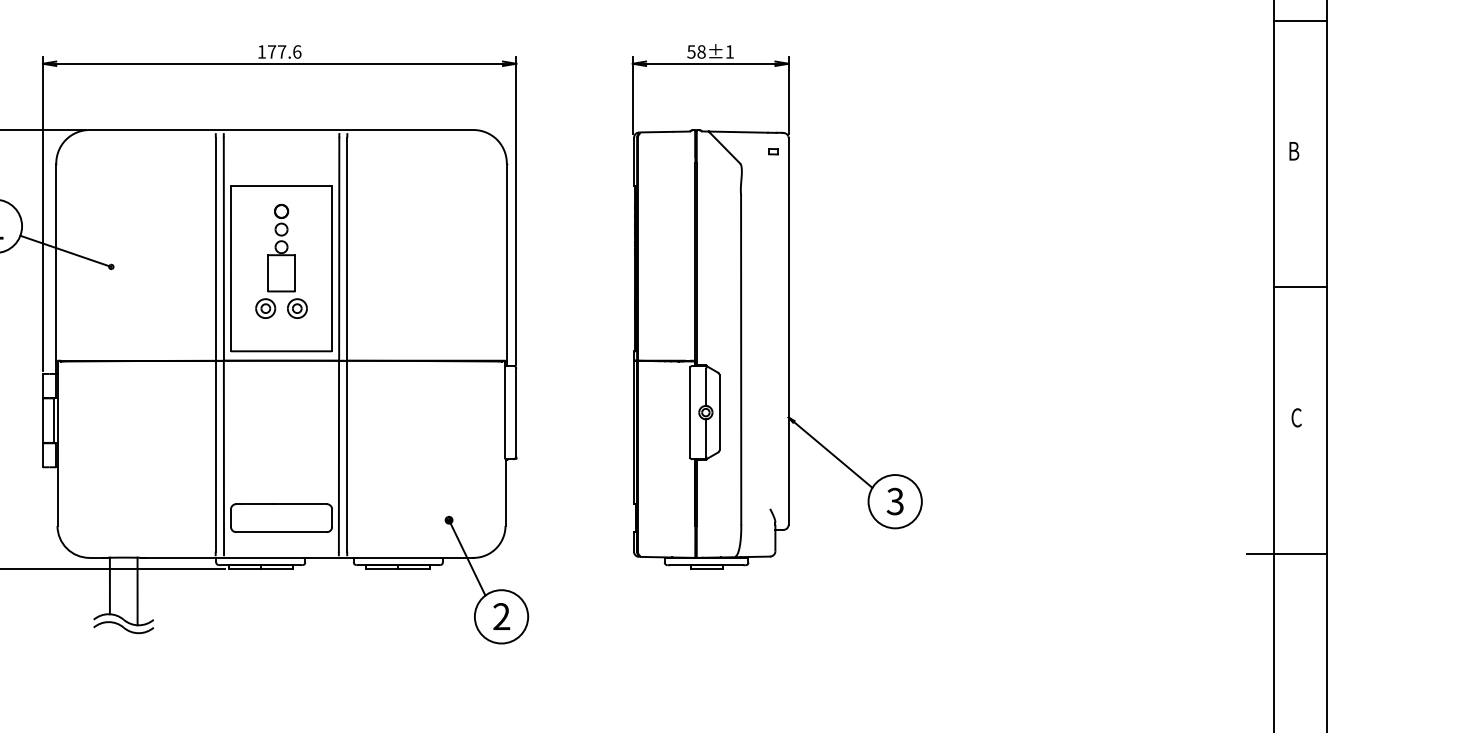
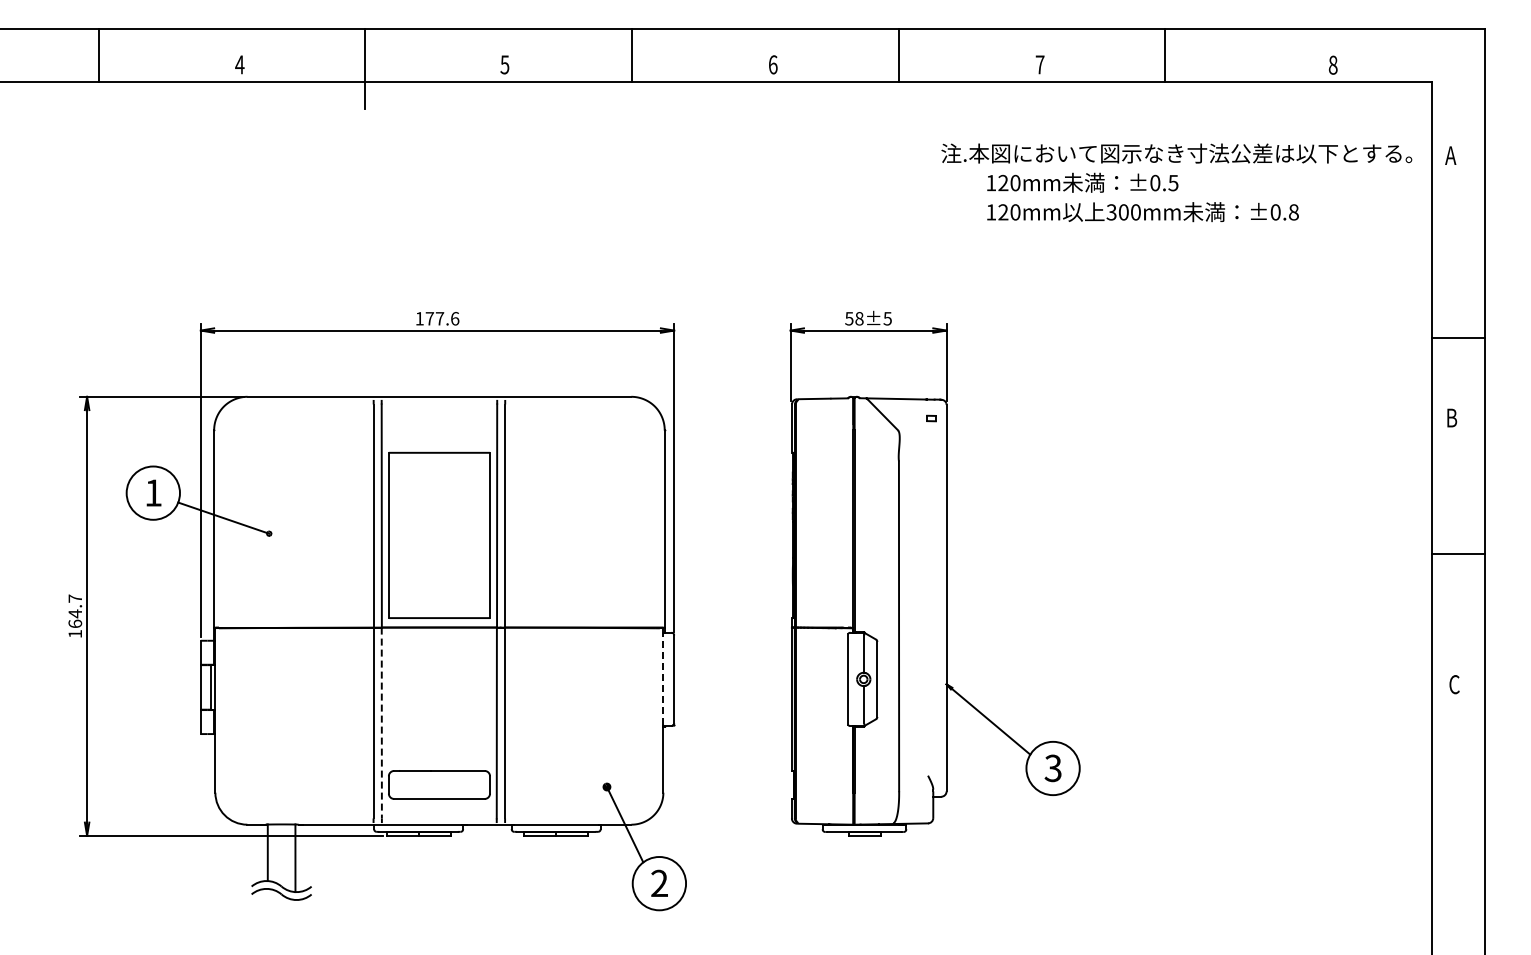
line: (1300, 20) -> (1458, 338), moved
text: (729, 51) -> (887, 318), 58±1 -> 58±5
part: (281, 260) -> (439, 527), removed
line: (505, 411) -> (663, 678), solid -> dashed
line: (223, 456) -> (381, 723), solid -> dashed
line: (1287, 553) -> (1445, 820), removed

